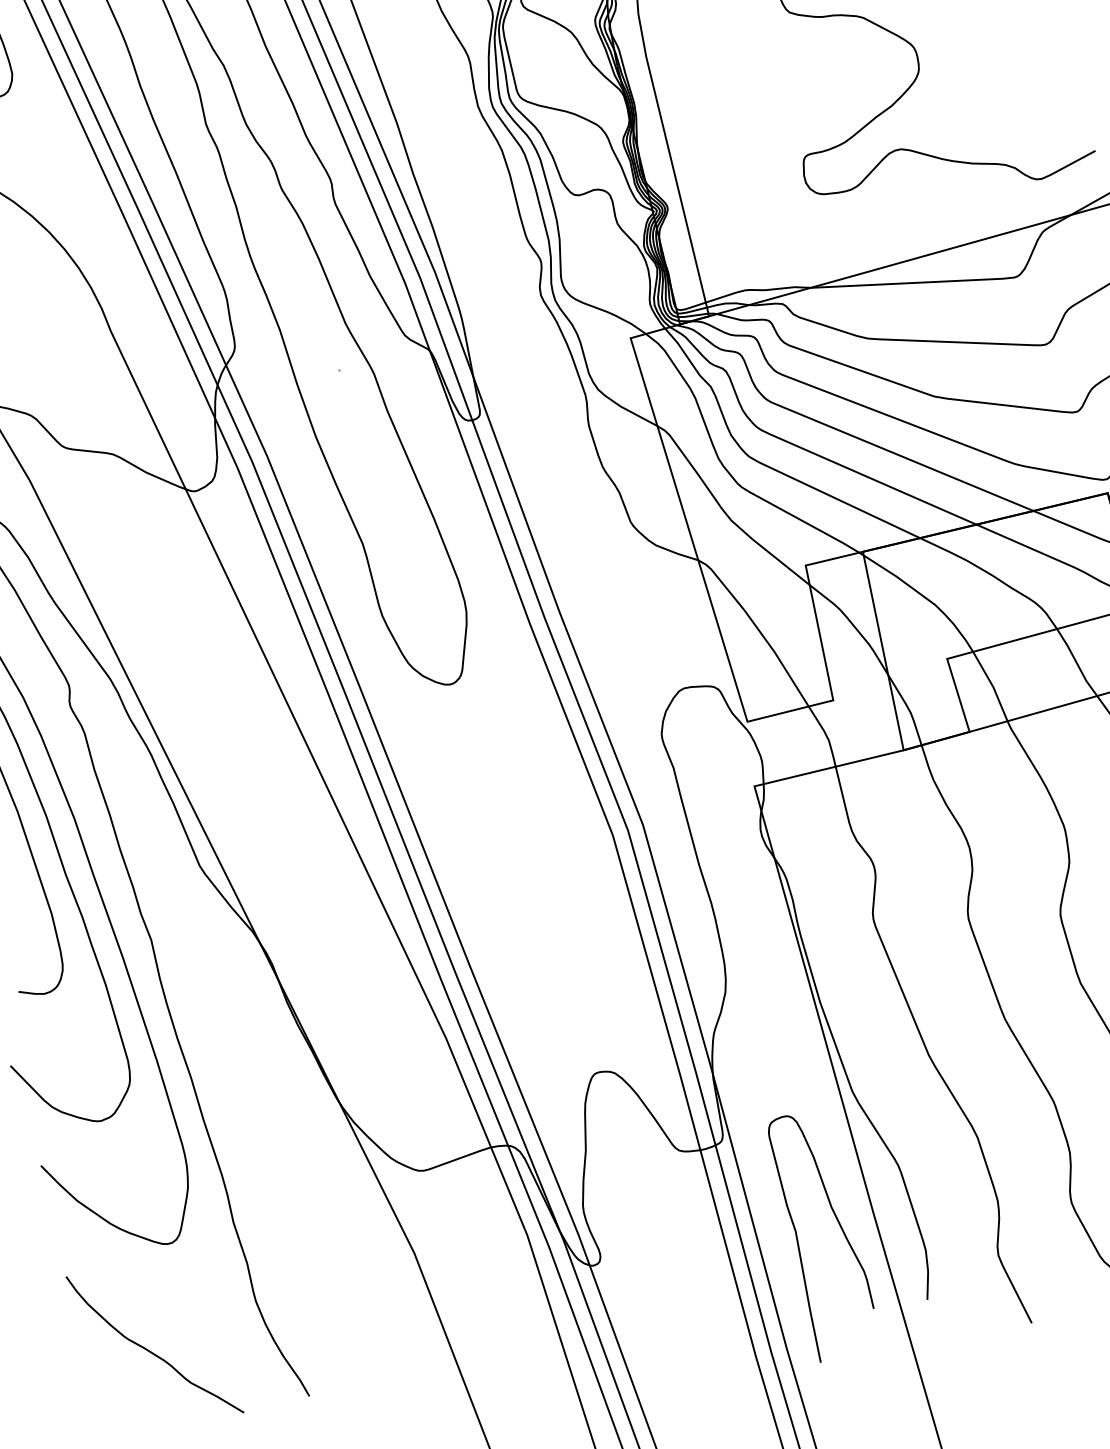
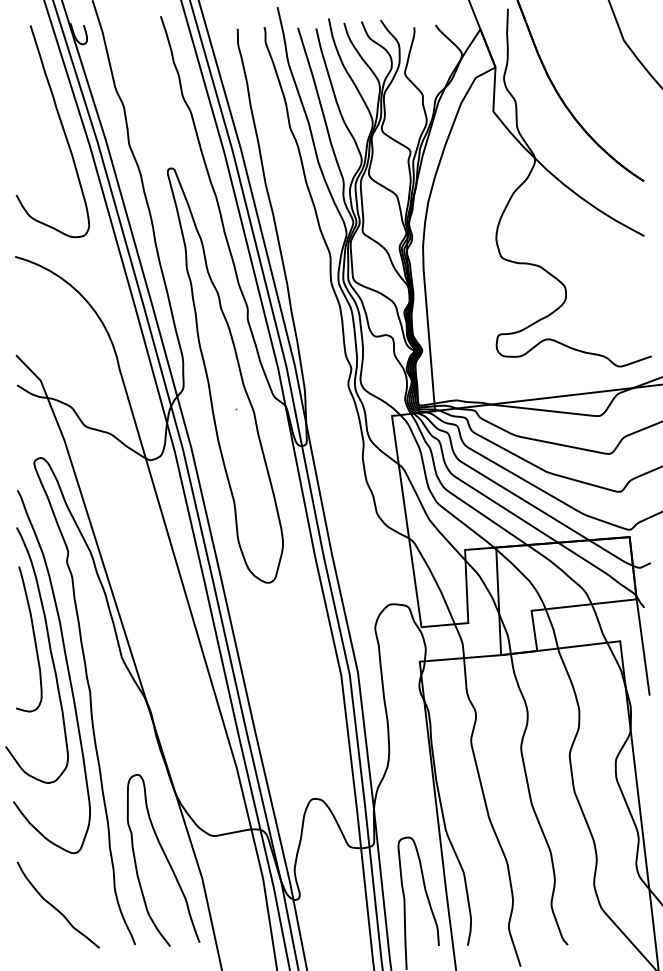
curve: (340, 1226) -> (165, 858), added

